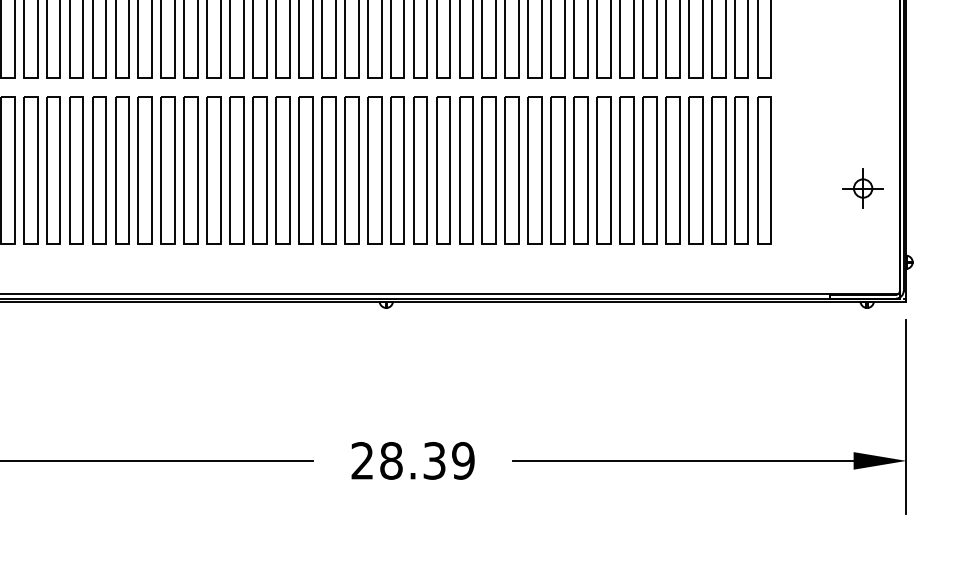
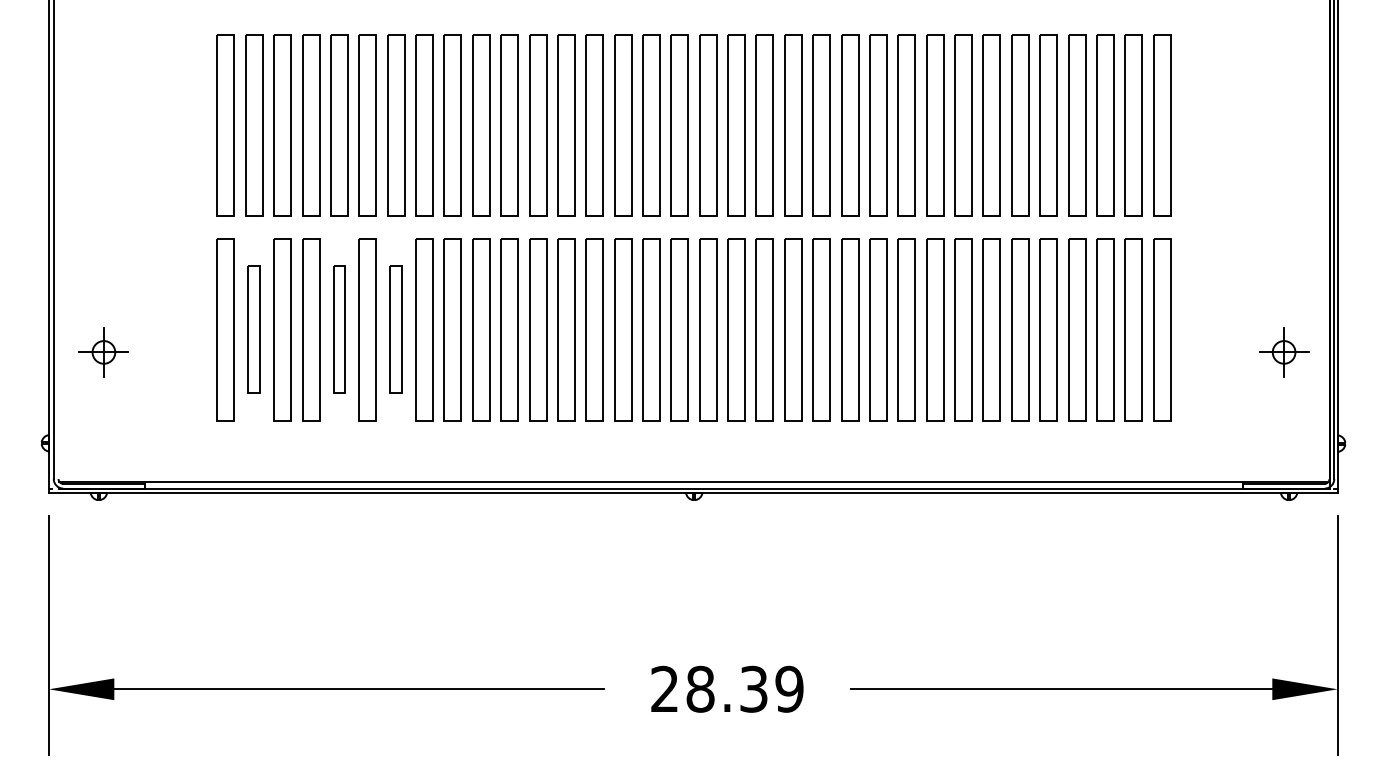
part: (30, 170) -> (254, 329), size x0.7
part: (99, 170) -> (339, 329), size x0.7
part: (145, 170) -> (396, 329), size x0.7

